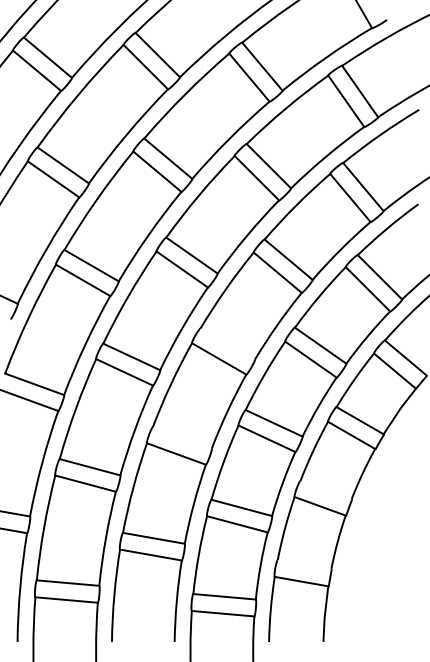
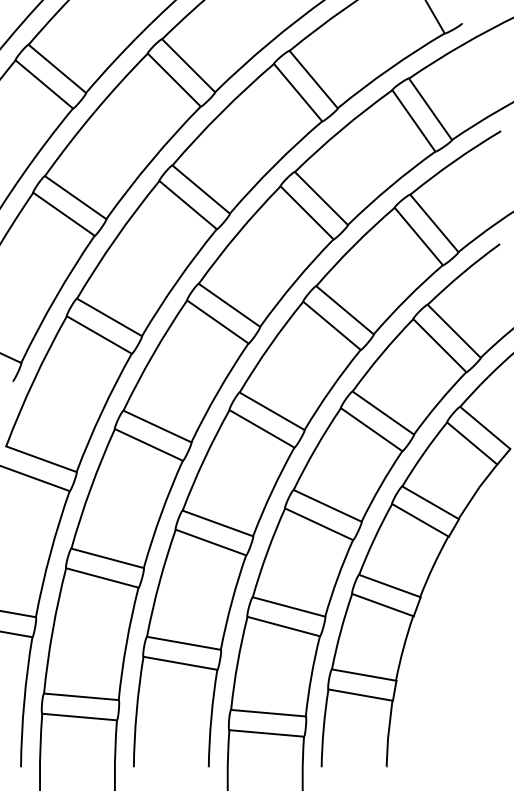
line: (227, 344) -> (271, 411), added
line: (181, 438) -> (217, 523), added
line: (325, 489) -> (389, 585), added
line: (304, 564) -> (363, 674), added

